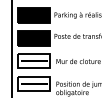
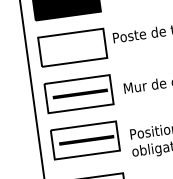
fill: (34, 38) -> (73, 48), removed

